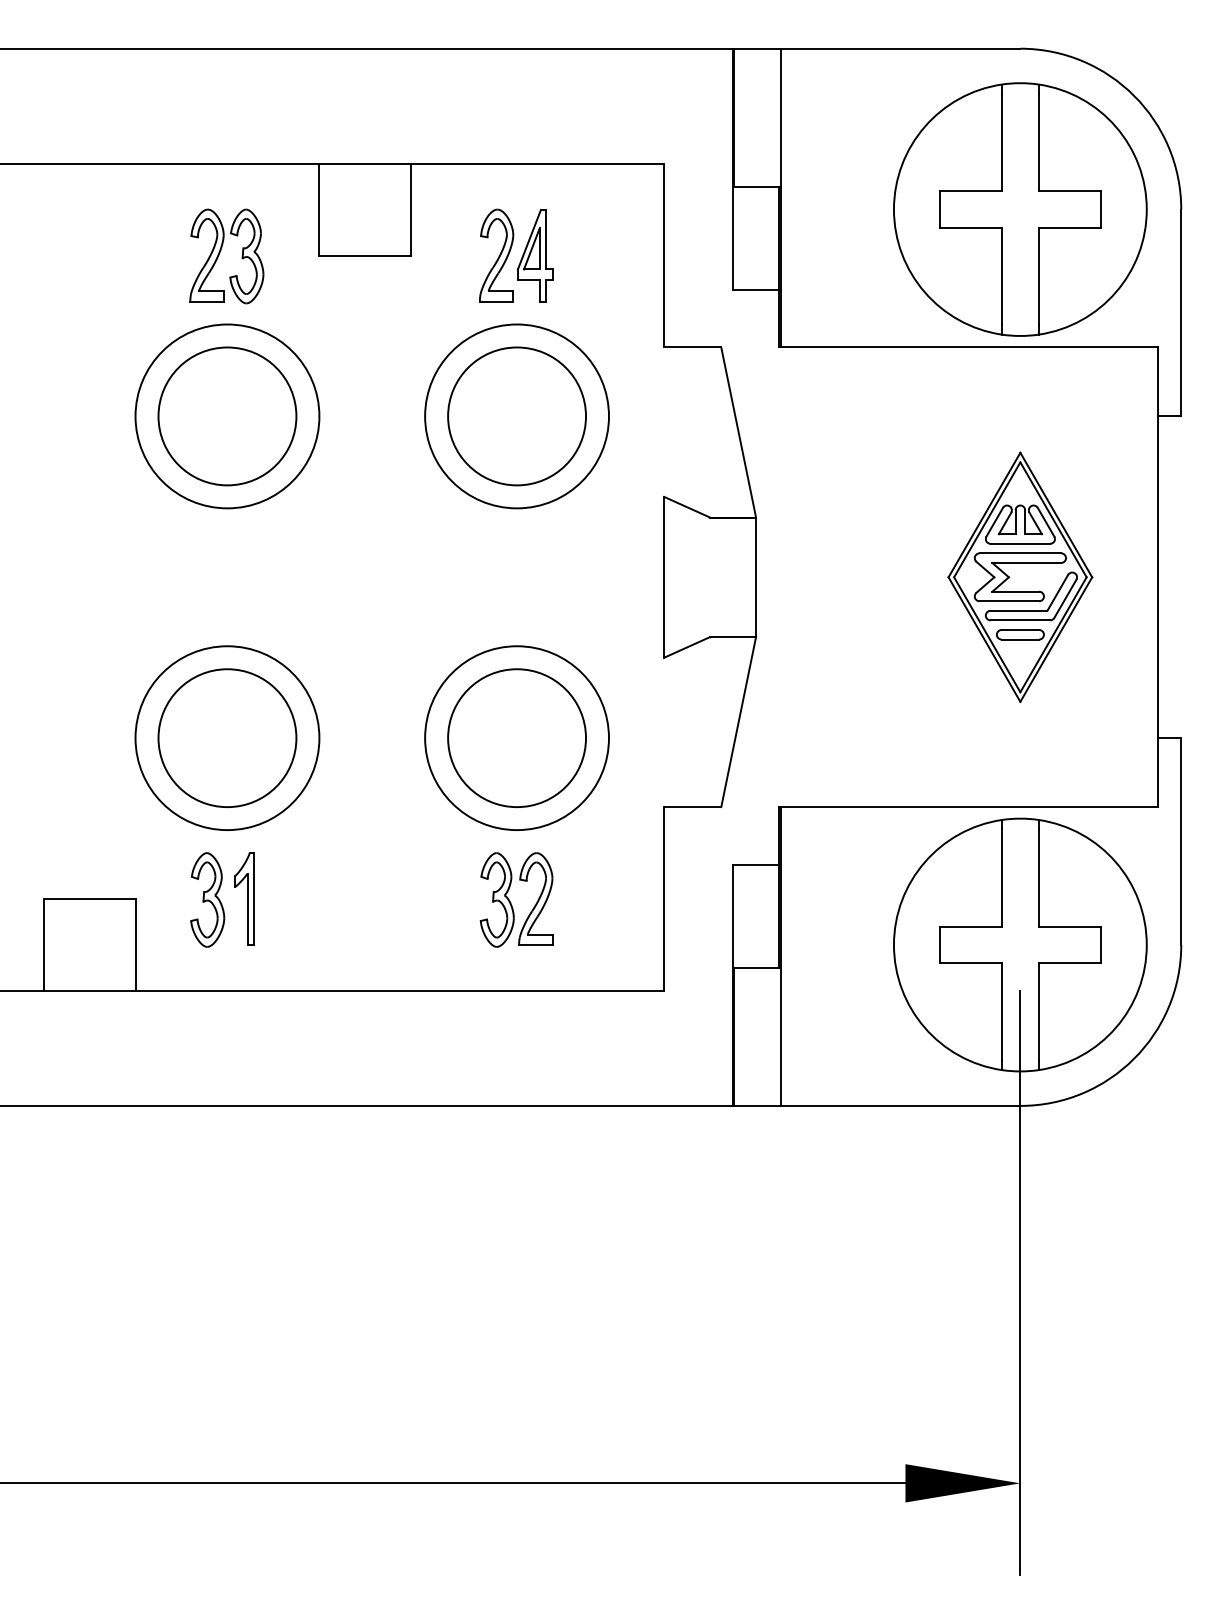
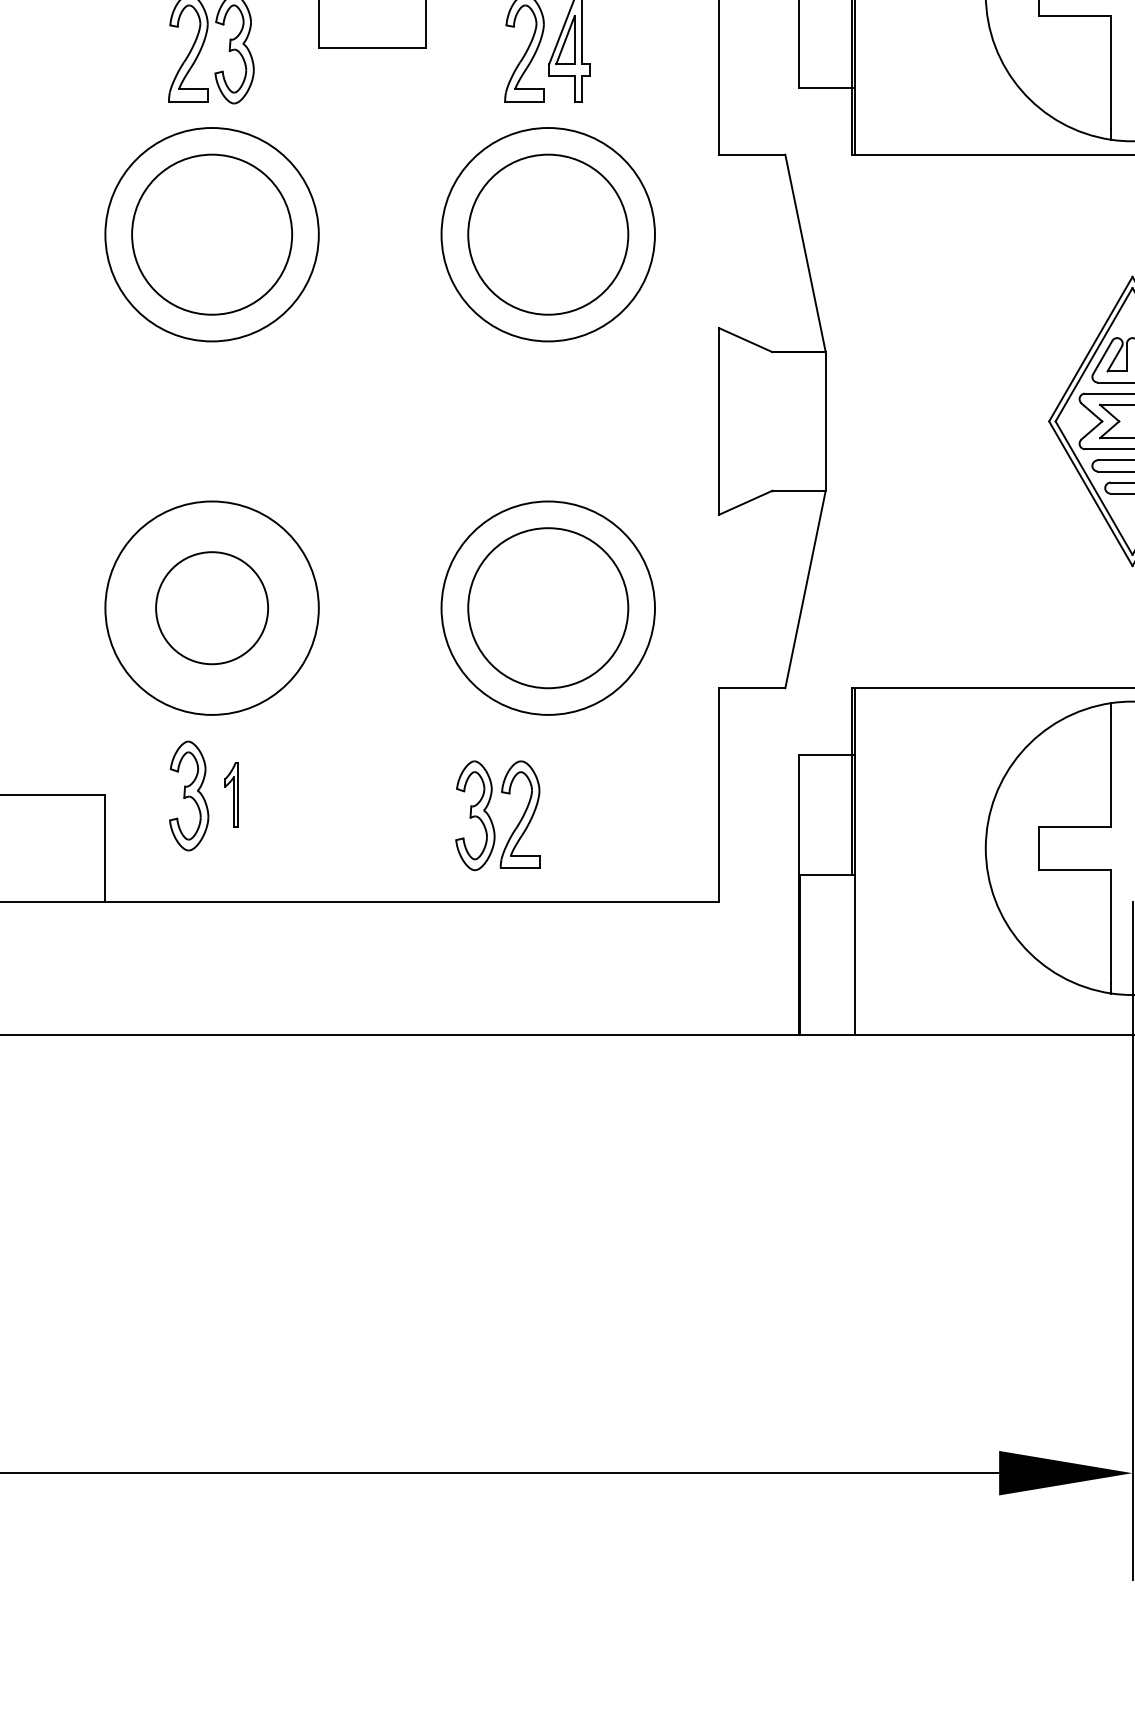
circle: (227, 738) -> (212, 608), size x0.7
part: (244, 898) -> (231, 794), size x0.6
part: (516, 899) -> (497, 815), moved

